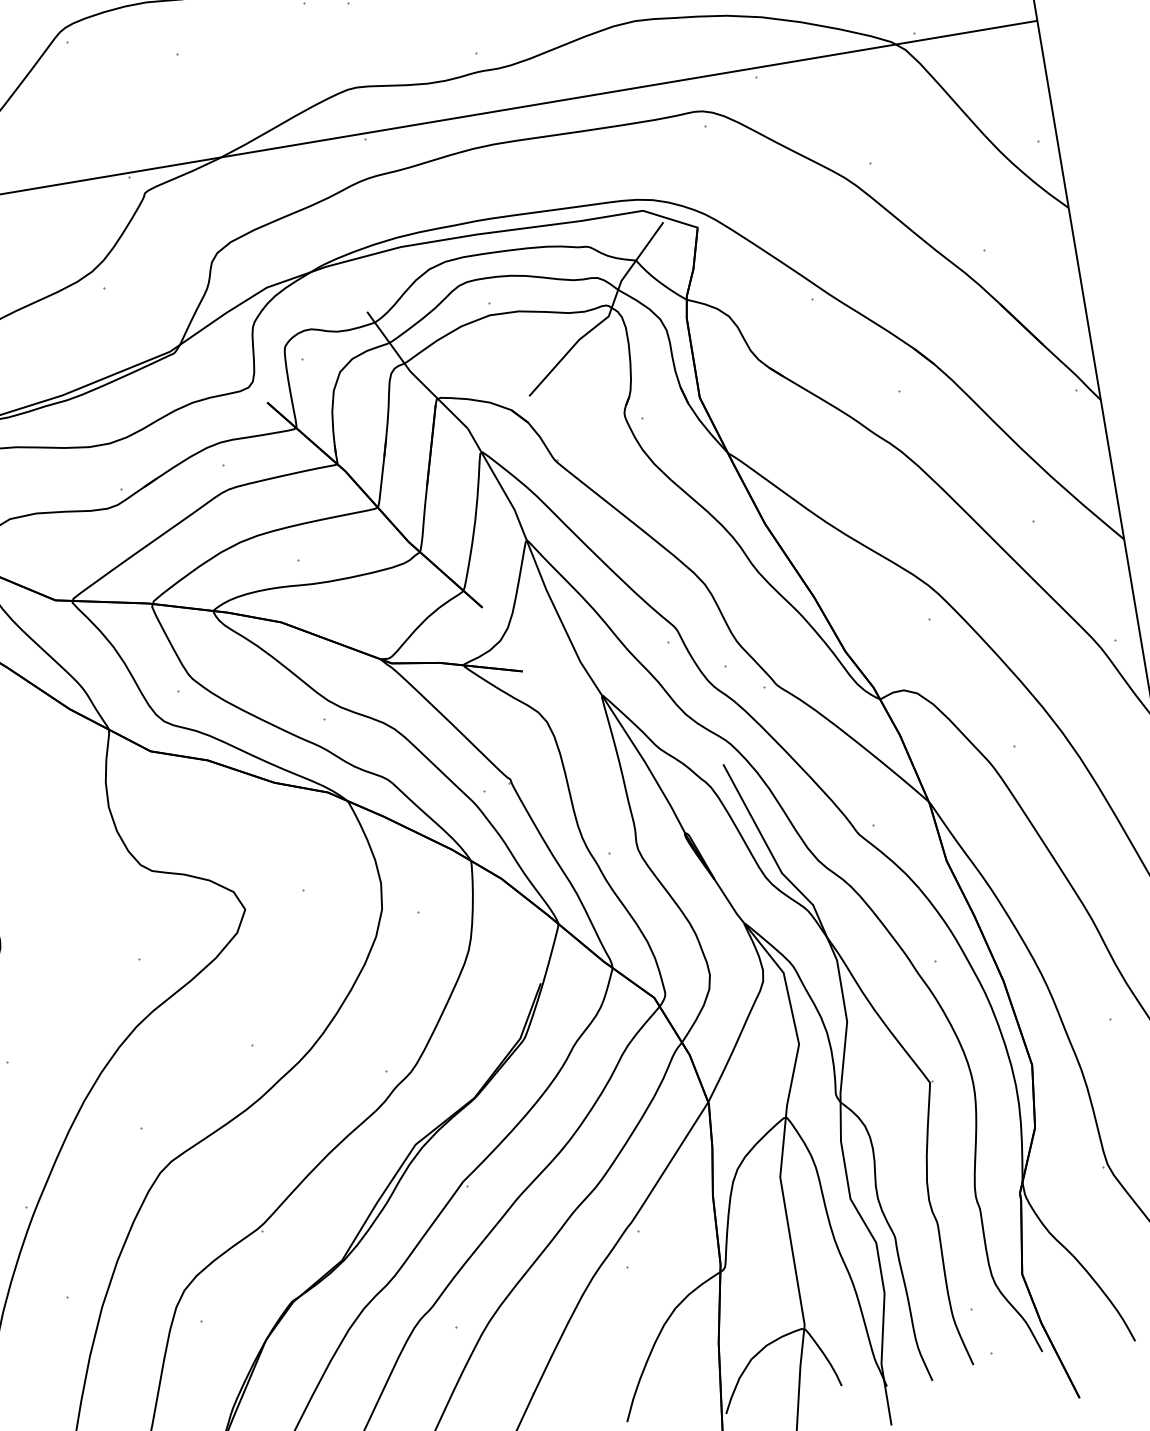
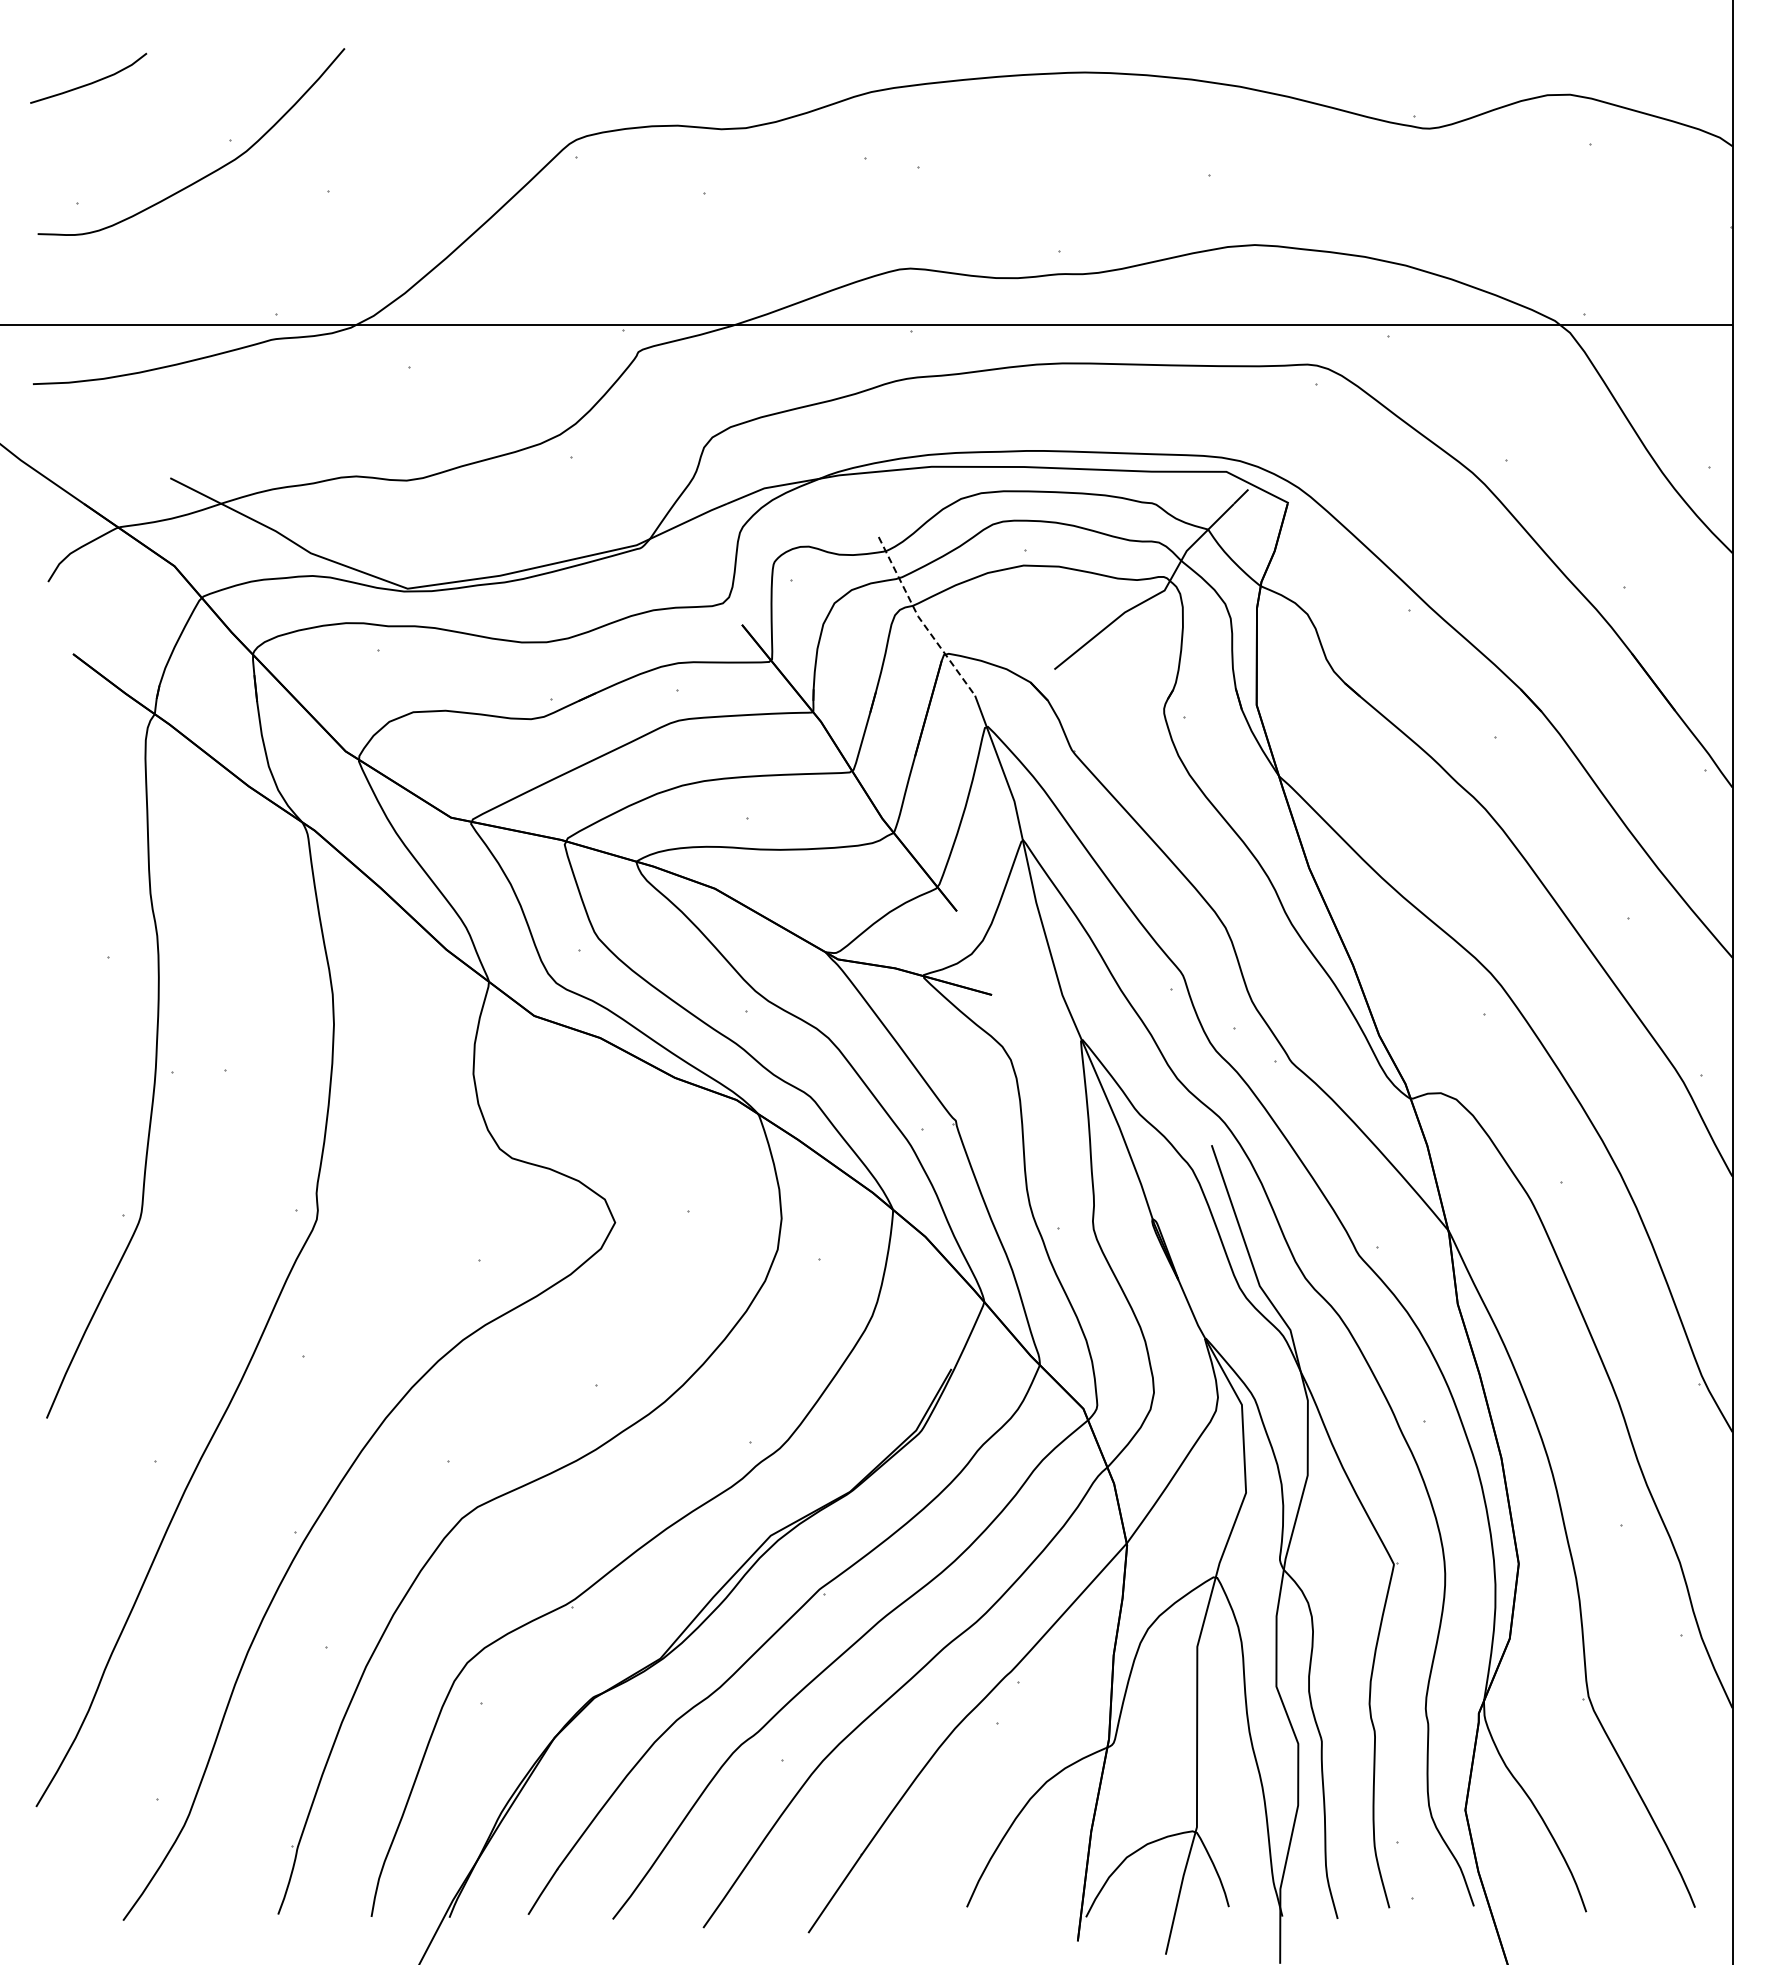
line: (412, 373) -> (920, 619), solid -> dashed

